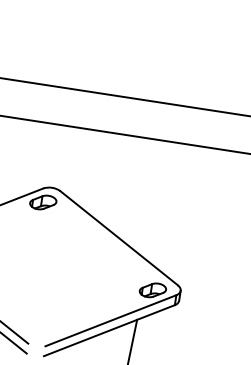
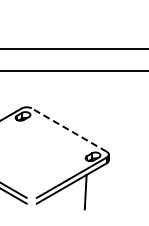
line: (117, 236) -> (68, 129), solid -> dashed

